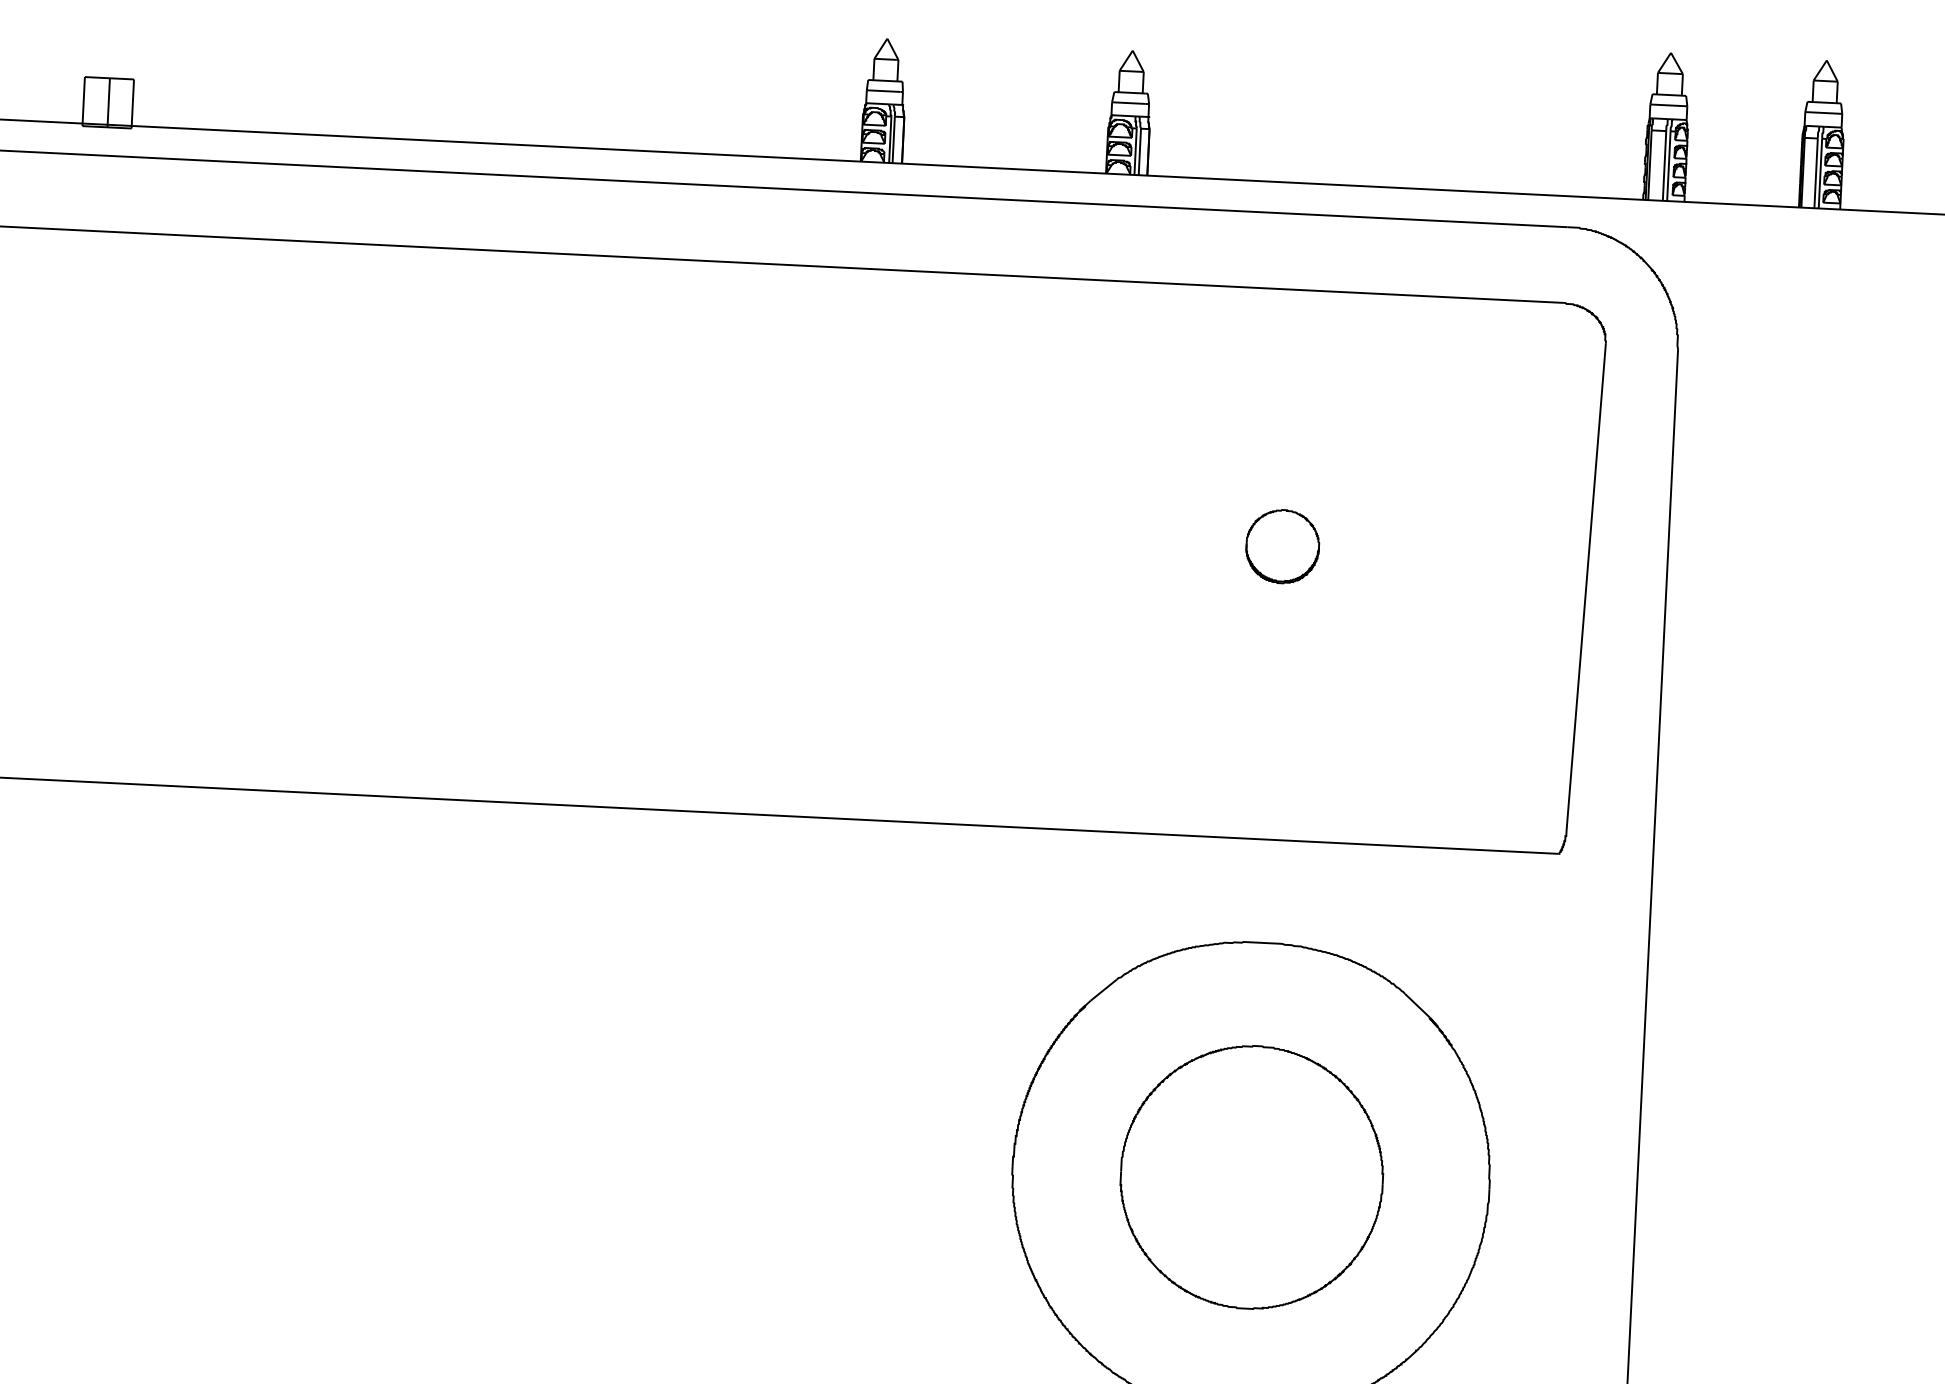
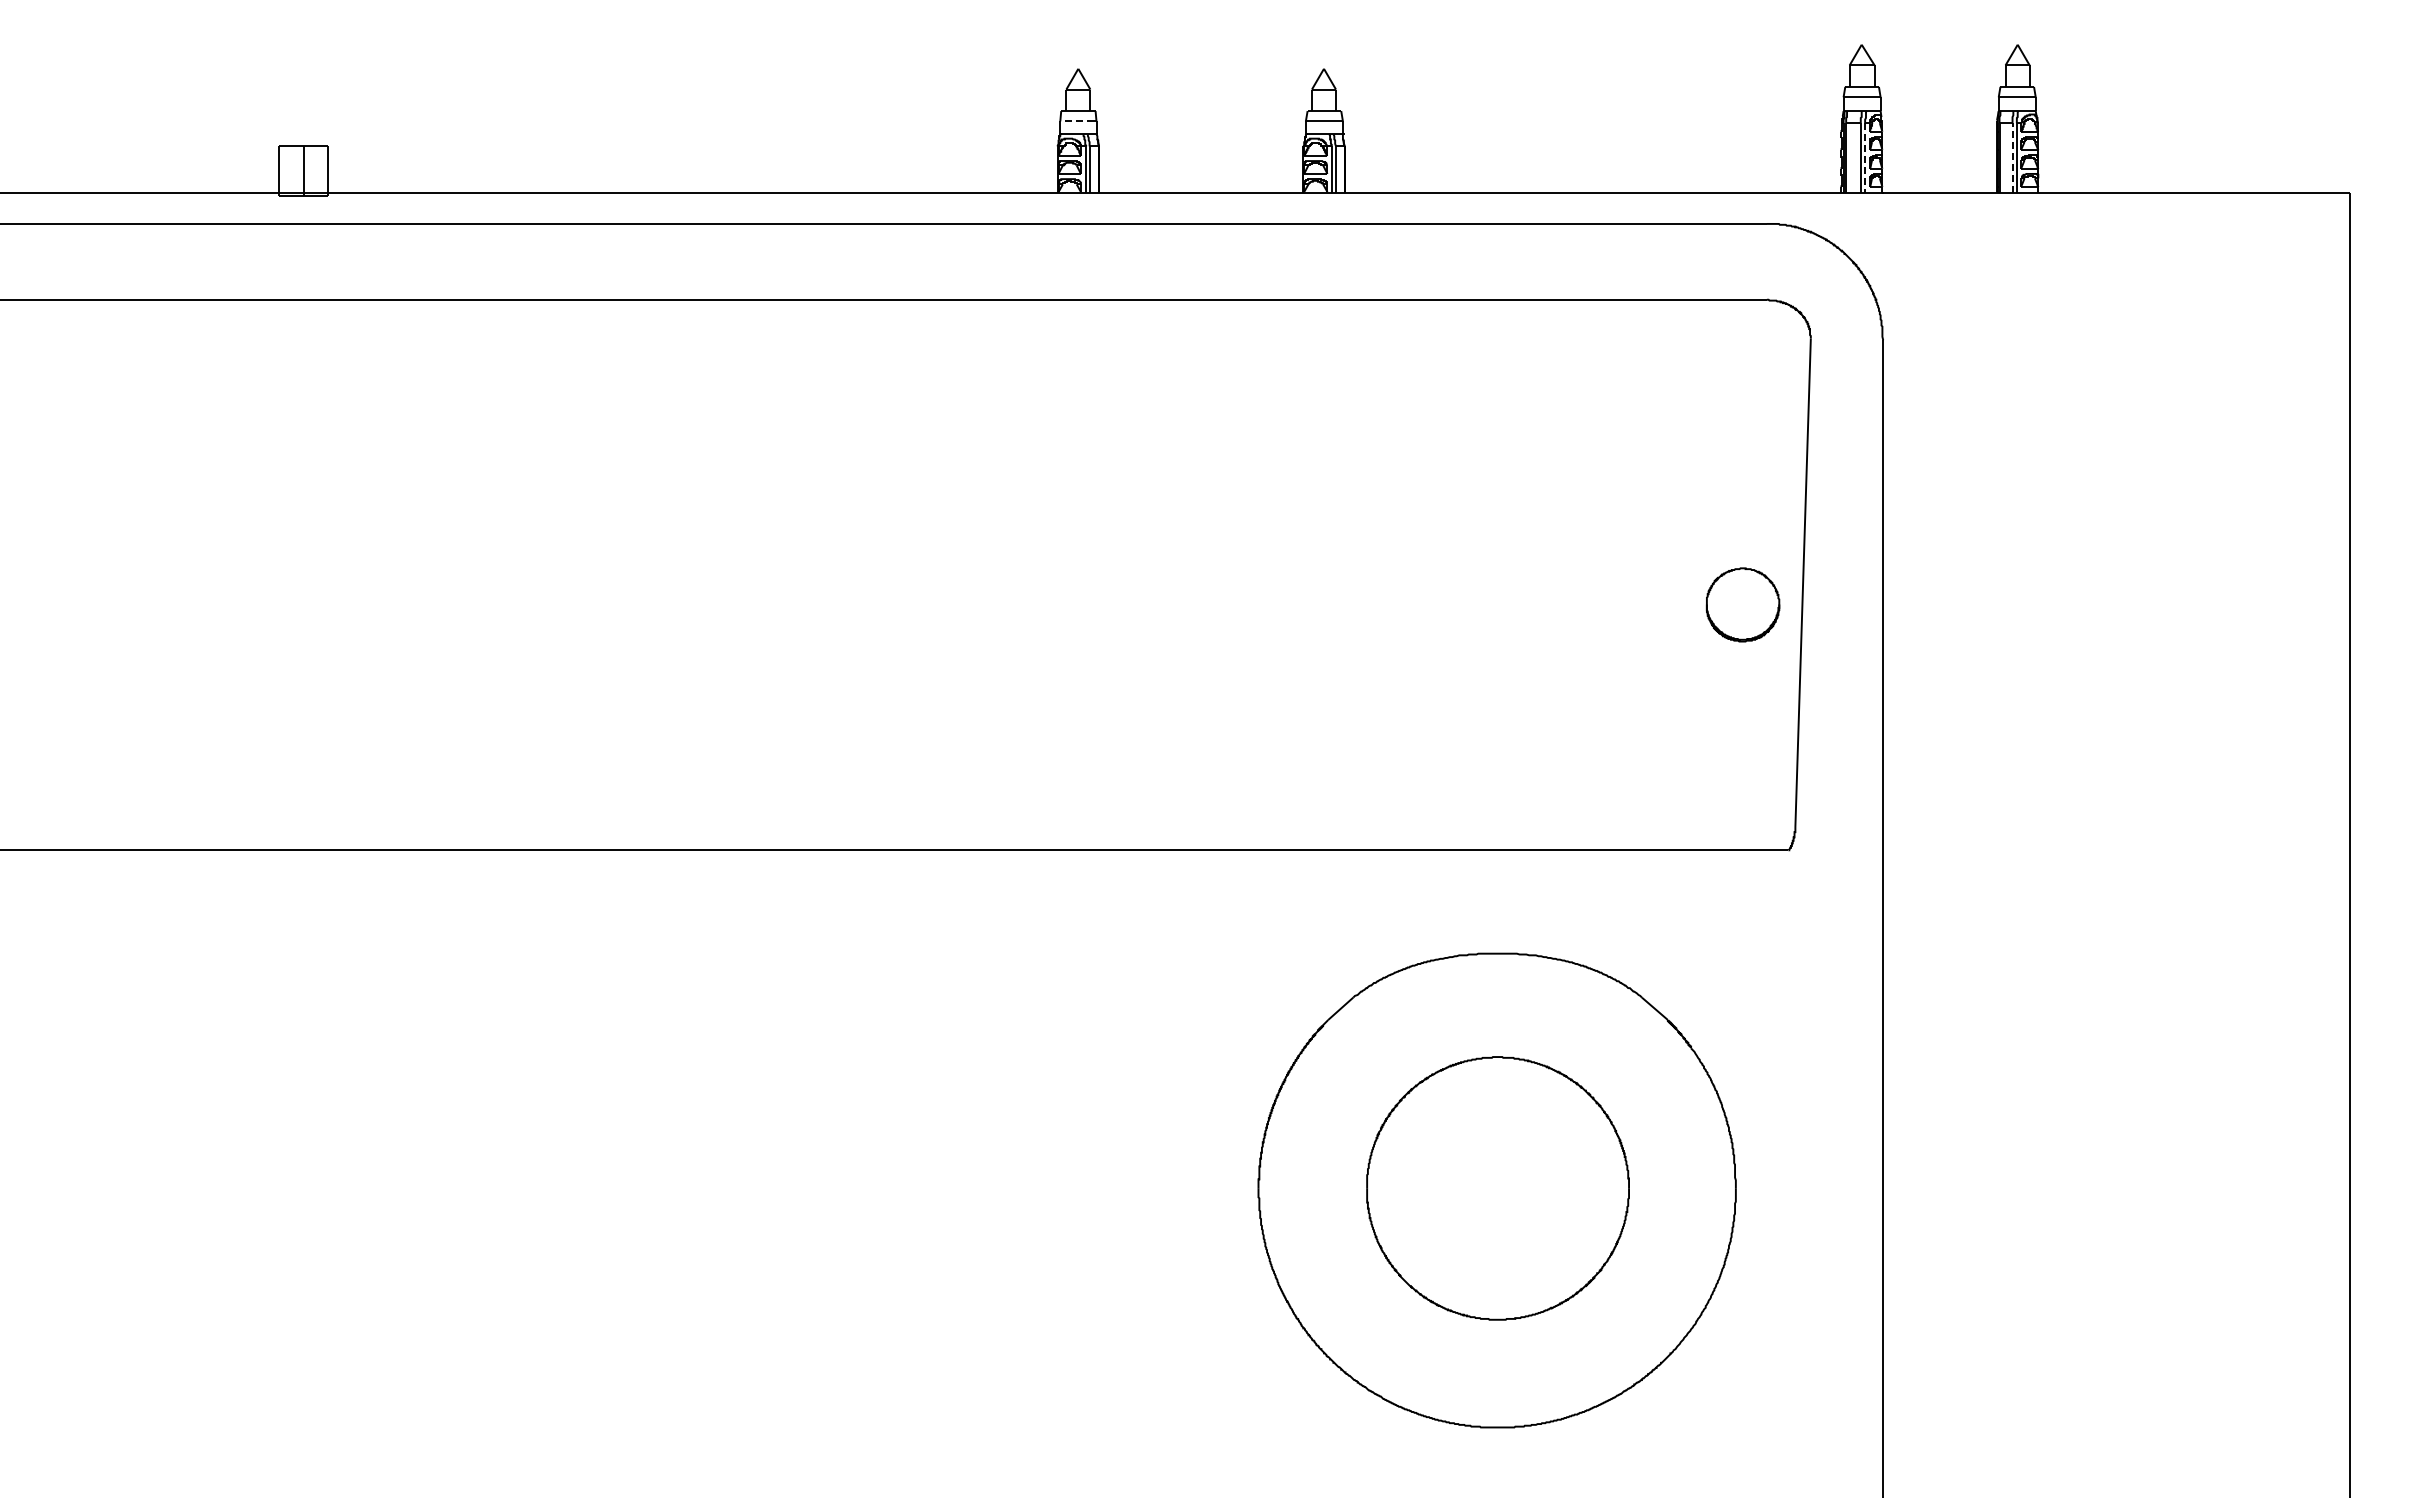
line: (883, 91) -> (1077, 121), solid -> dashed
line: (1669, 166) -> (1865, 158), solid -> dashed
line: (1816, 173) -> (2012, 158), solid -> dashed
part: (1282, 546) -> (1742, 604), moved

